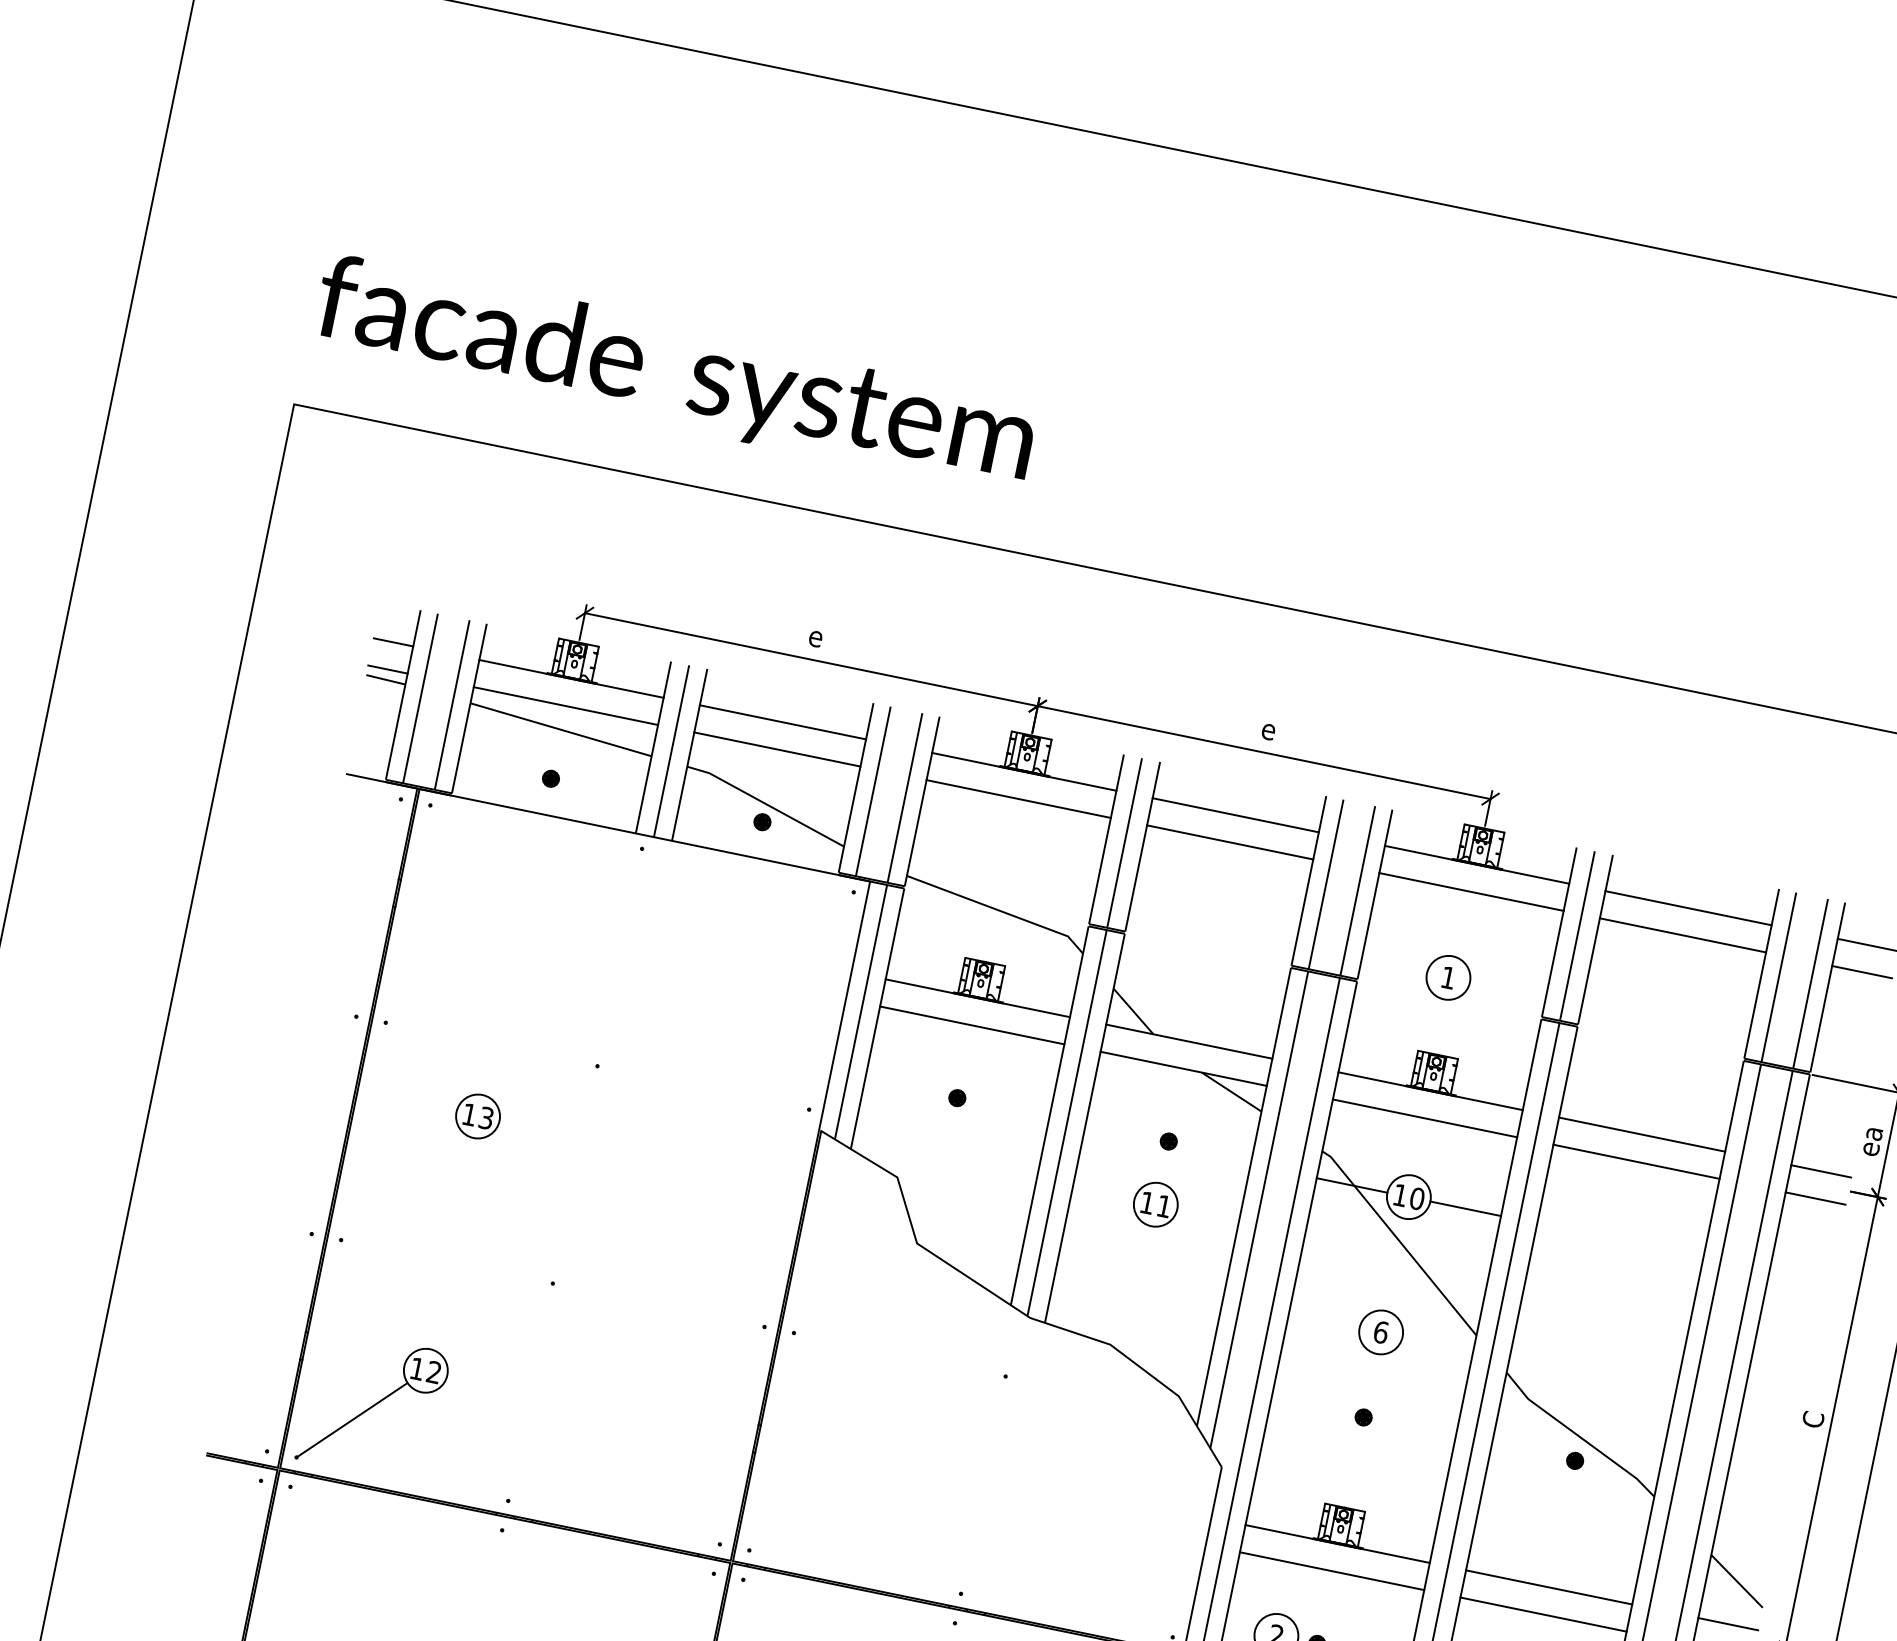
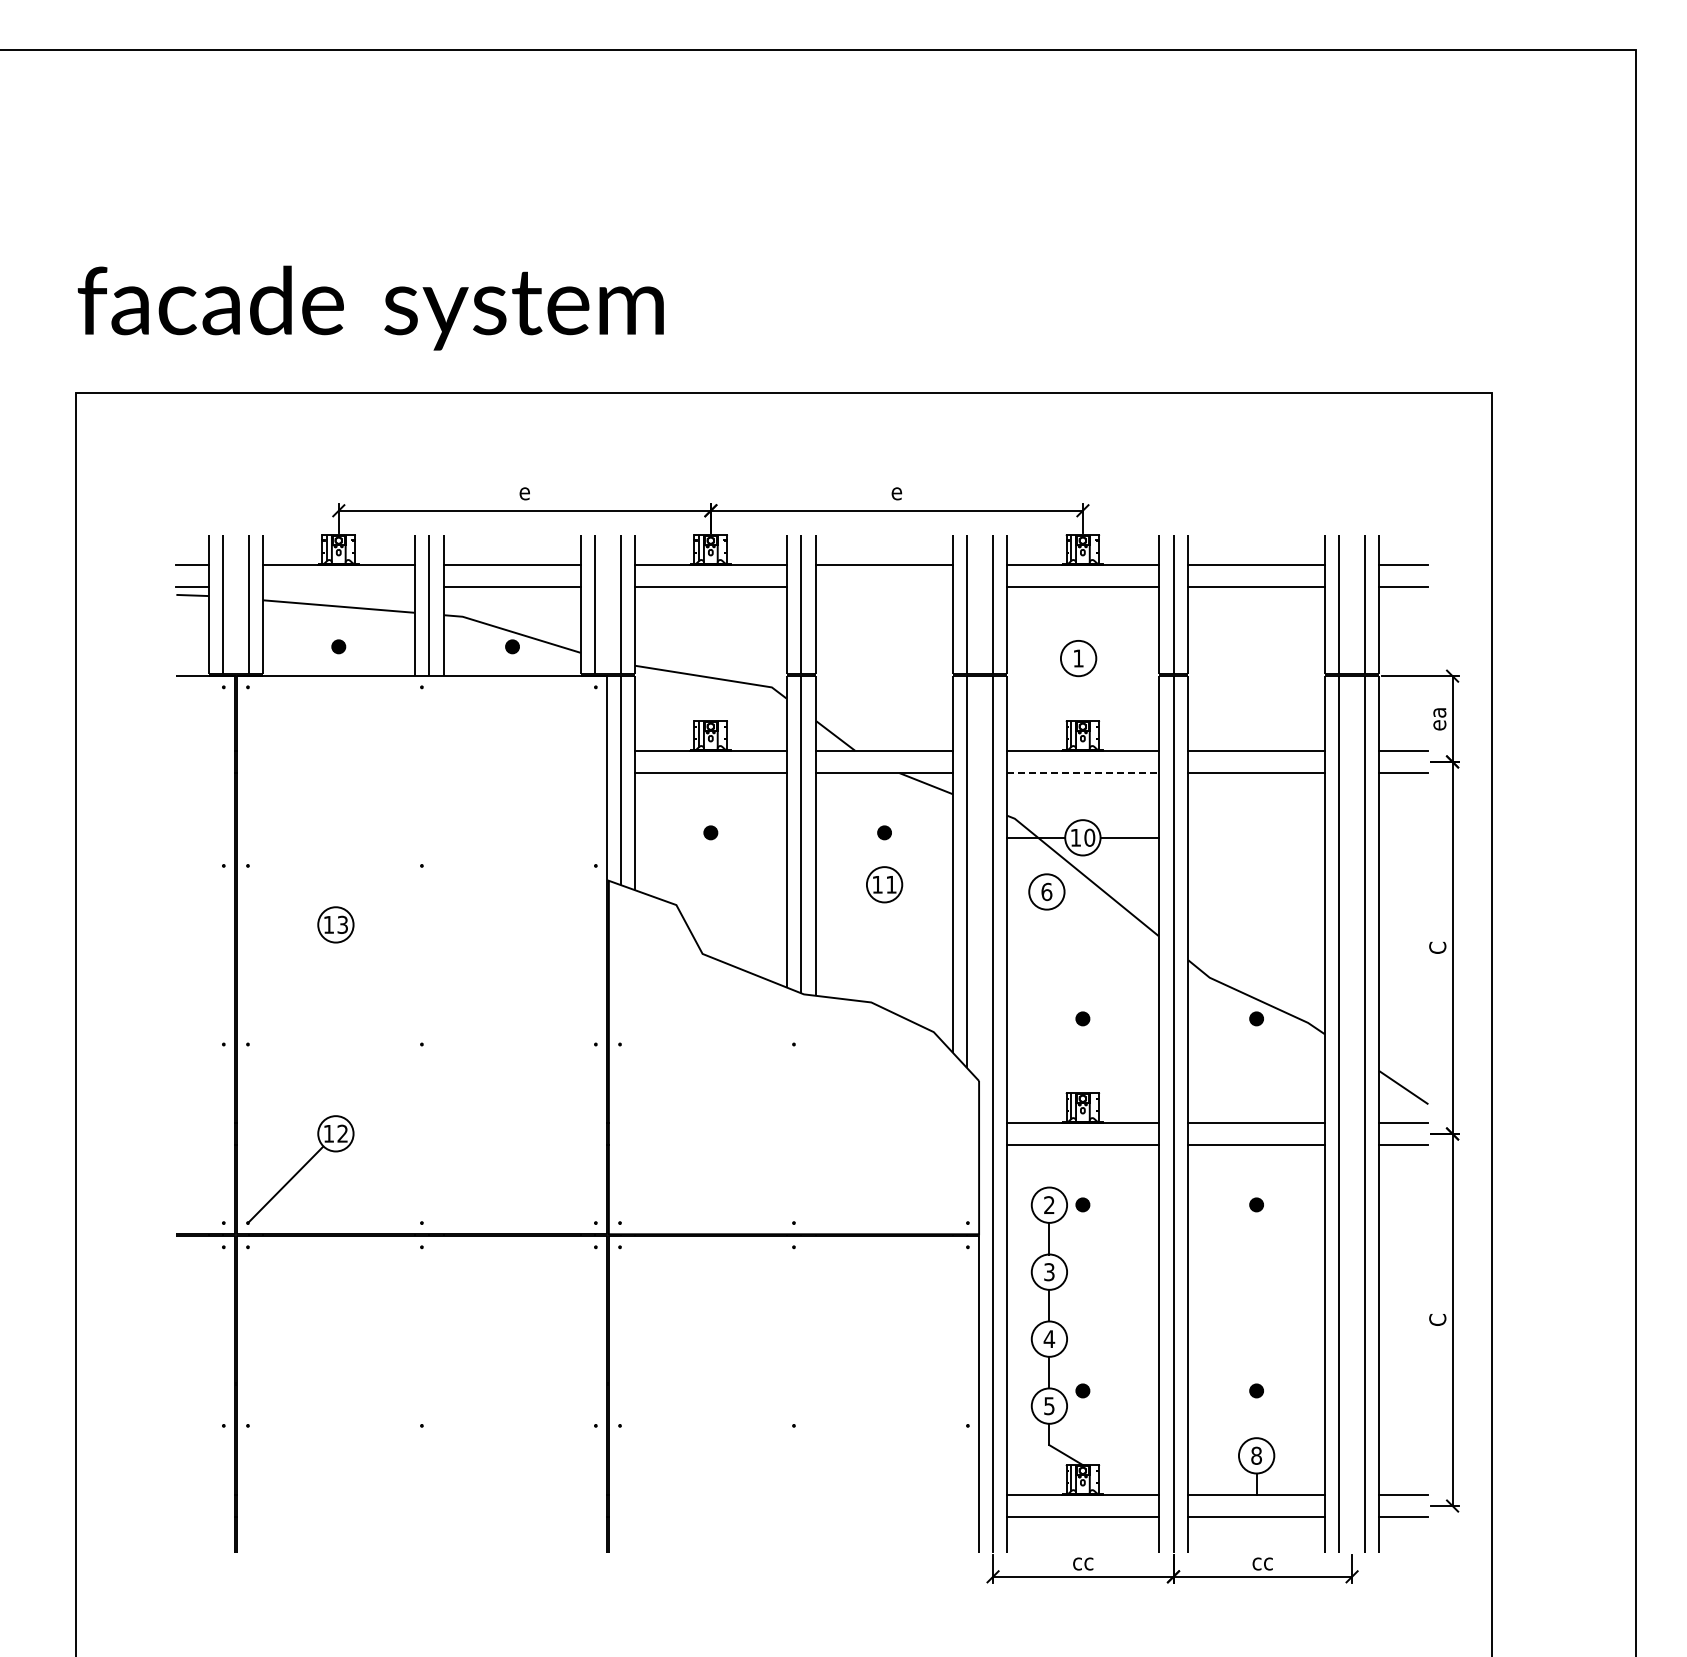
line: (565, 706) -> (338, 587), removed
line: (1229, 842) -> (884, 587), removed
line: (1424, 1118) -> (1082, 773), solid -> dashed
part: (1380, 1331) -> (1046, 891), moved

